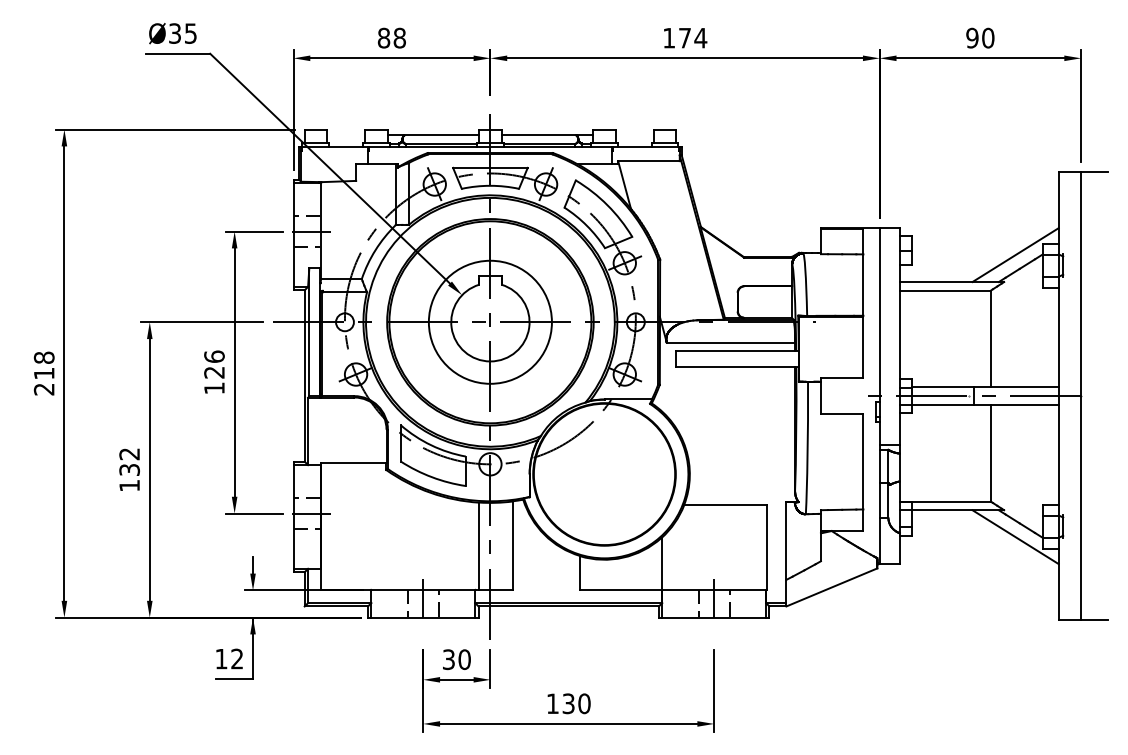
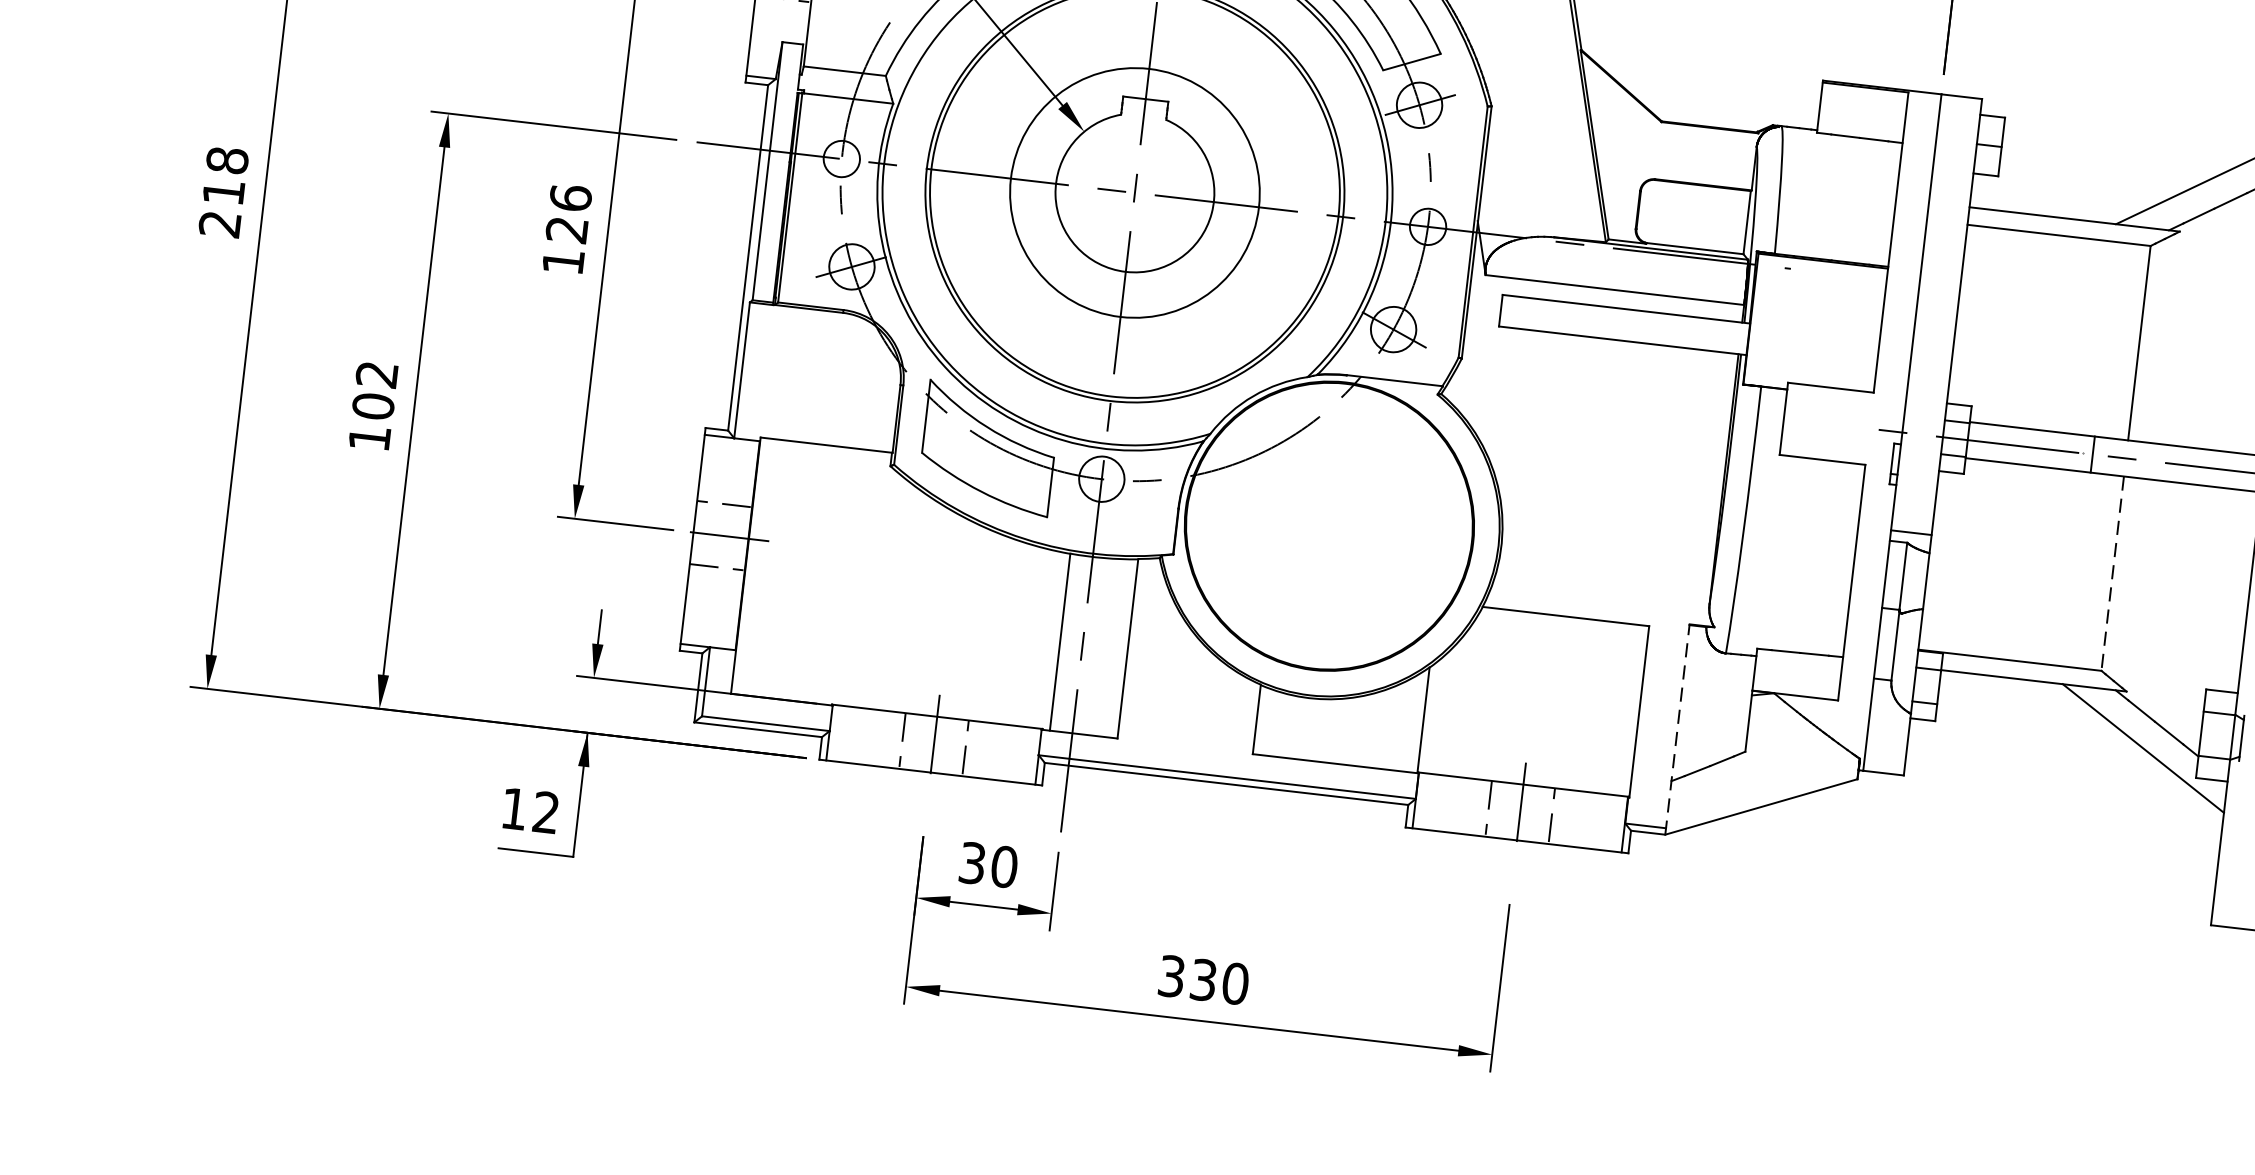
line: (990, 453) -> (2112, 574), solid -> dashed
text: (129, 469) -> (373, 405), 132 -> 102
line: (786, 553) -> (1677, 727), solid -> dashed
text: (552, 703) -> (1171, 975), 130 -> 330

